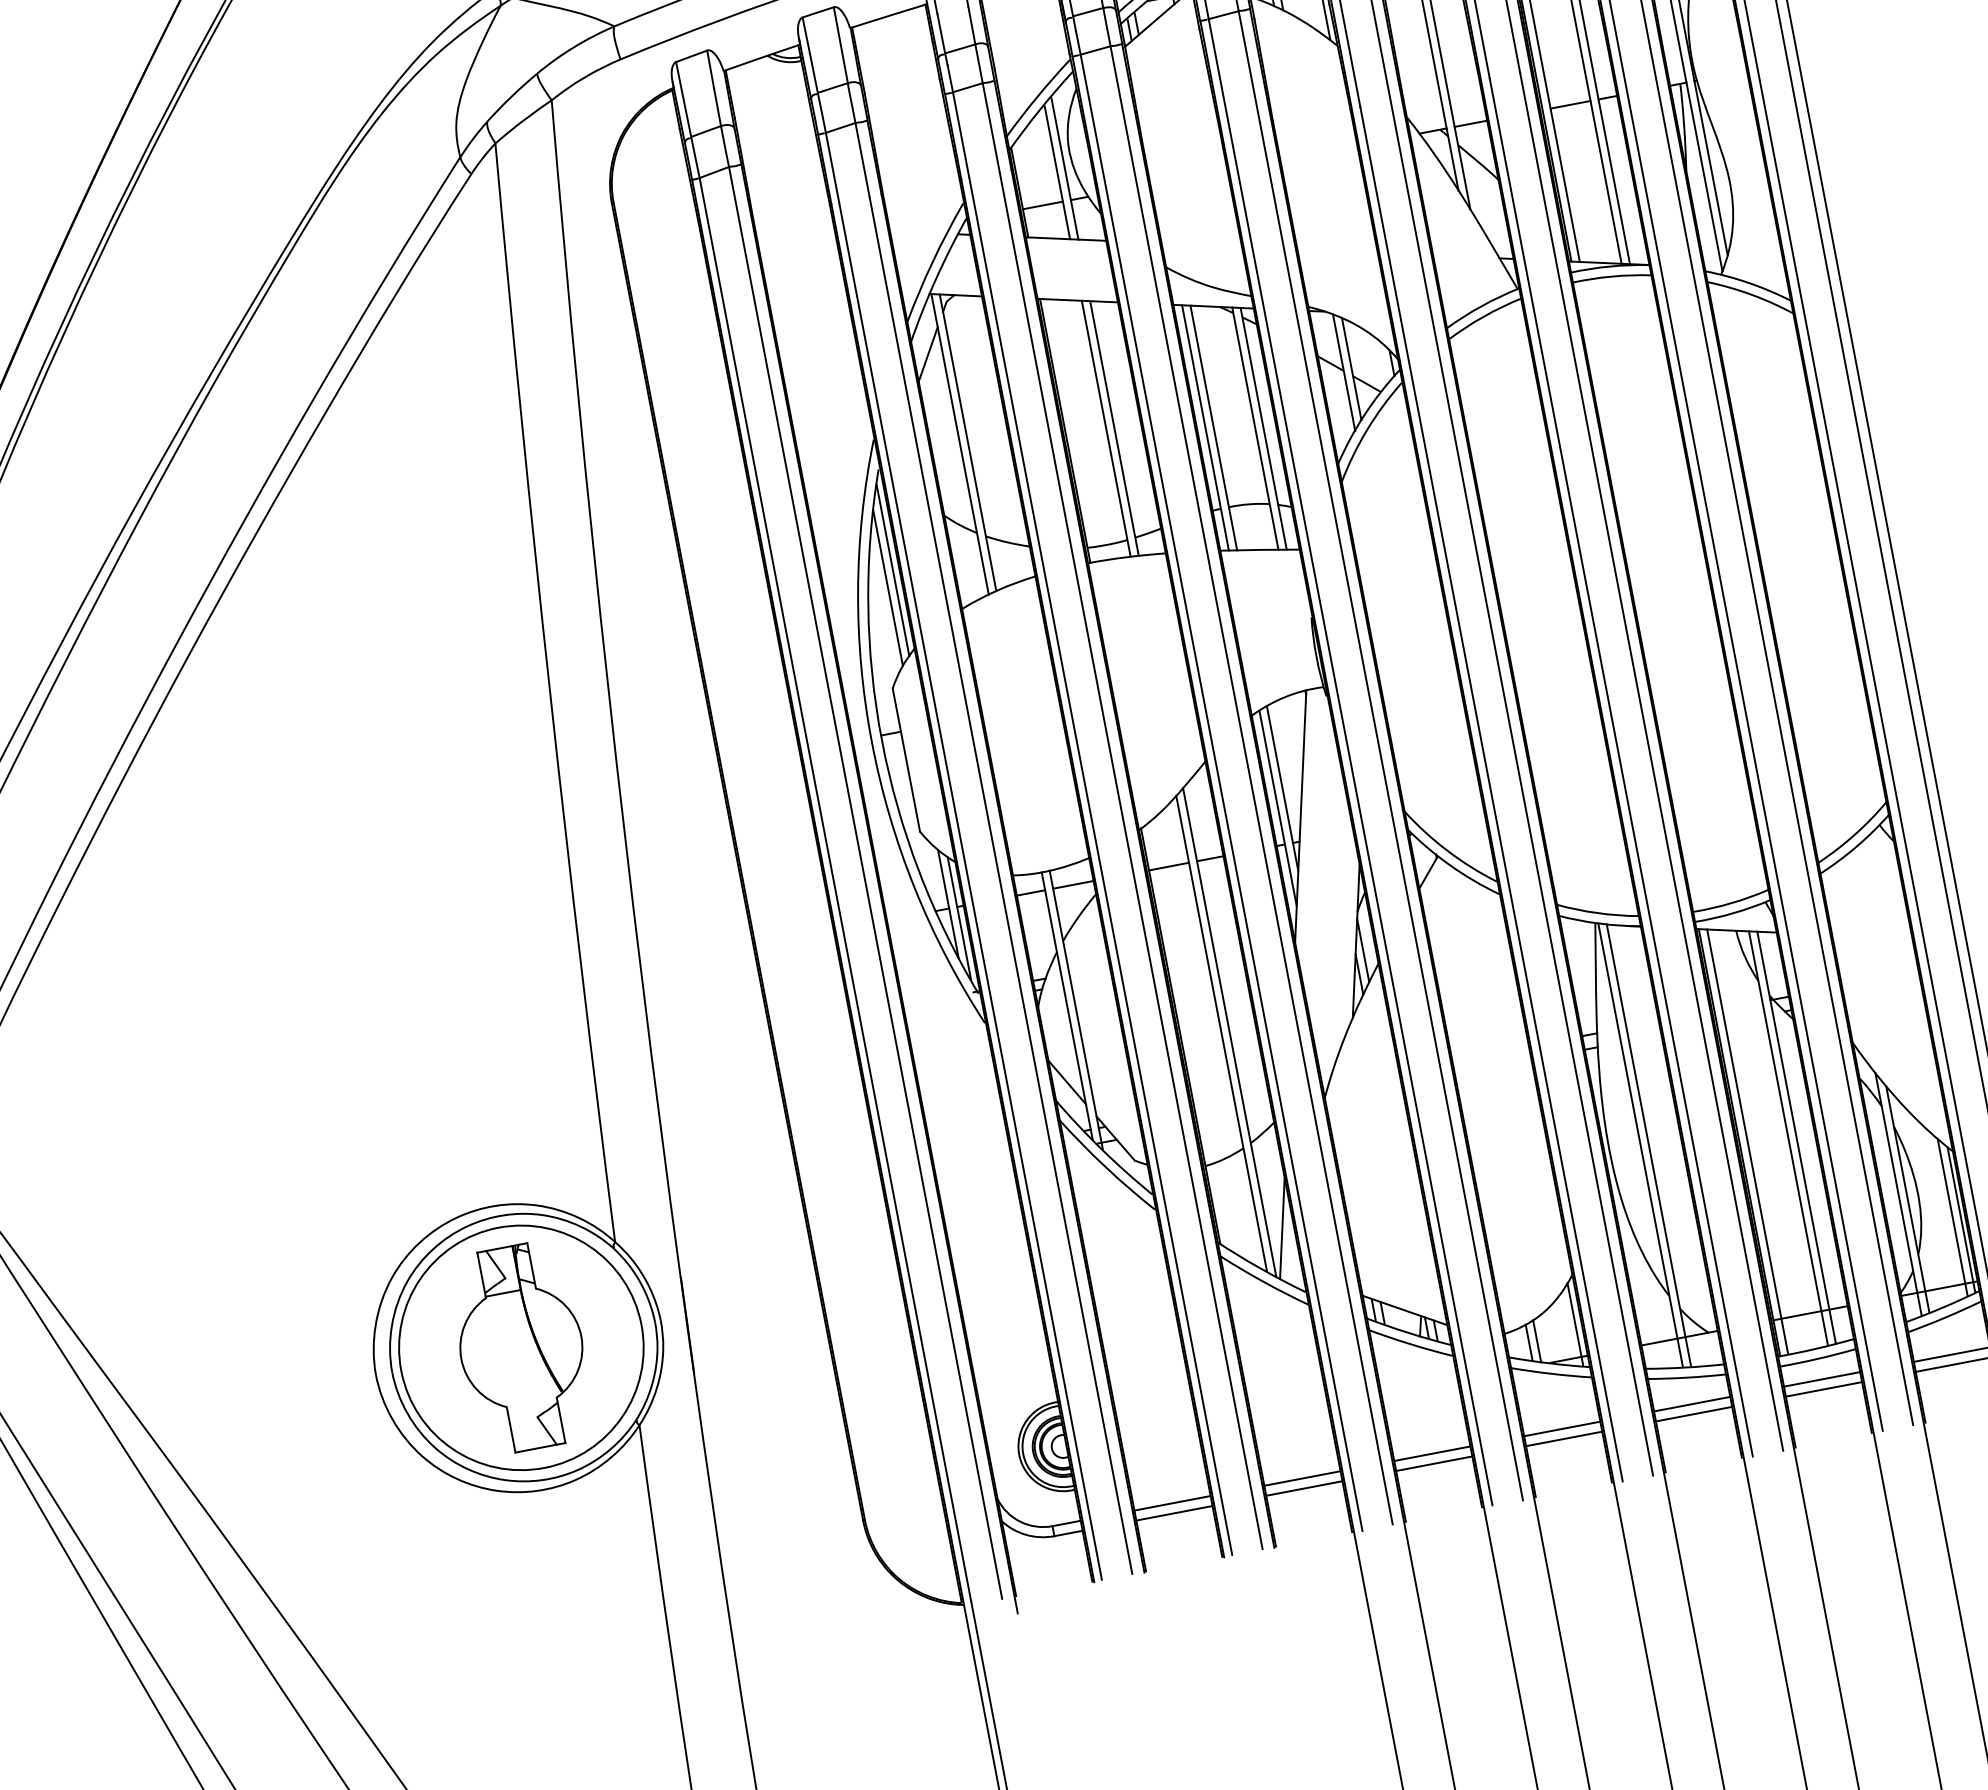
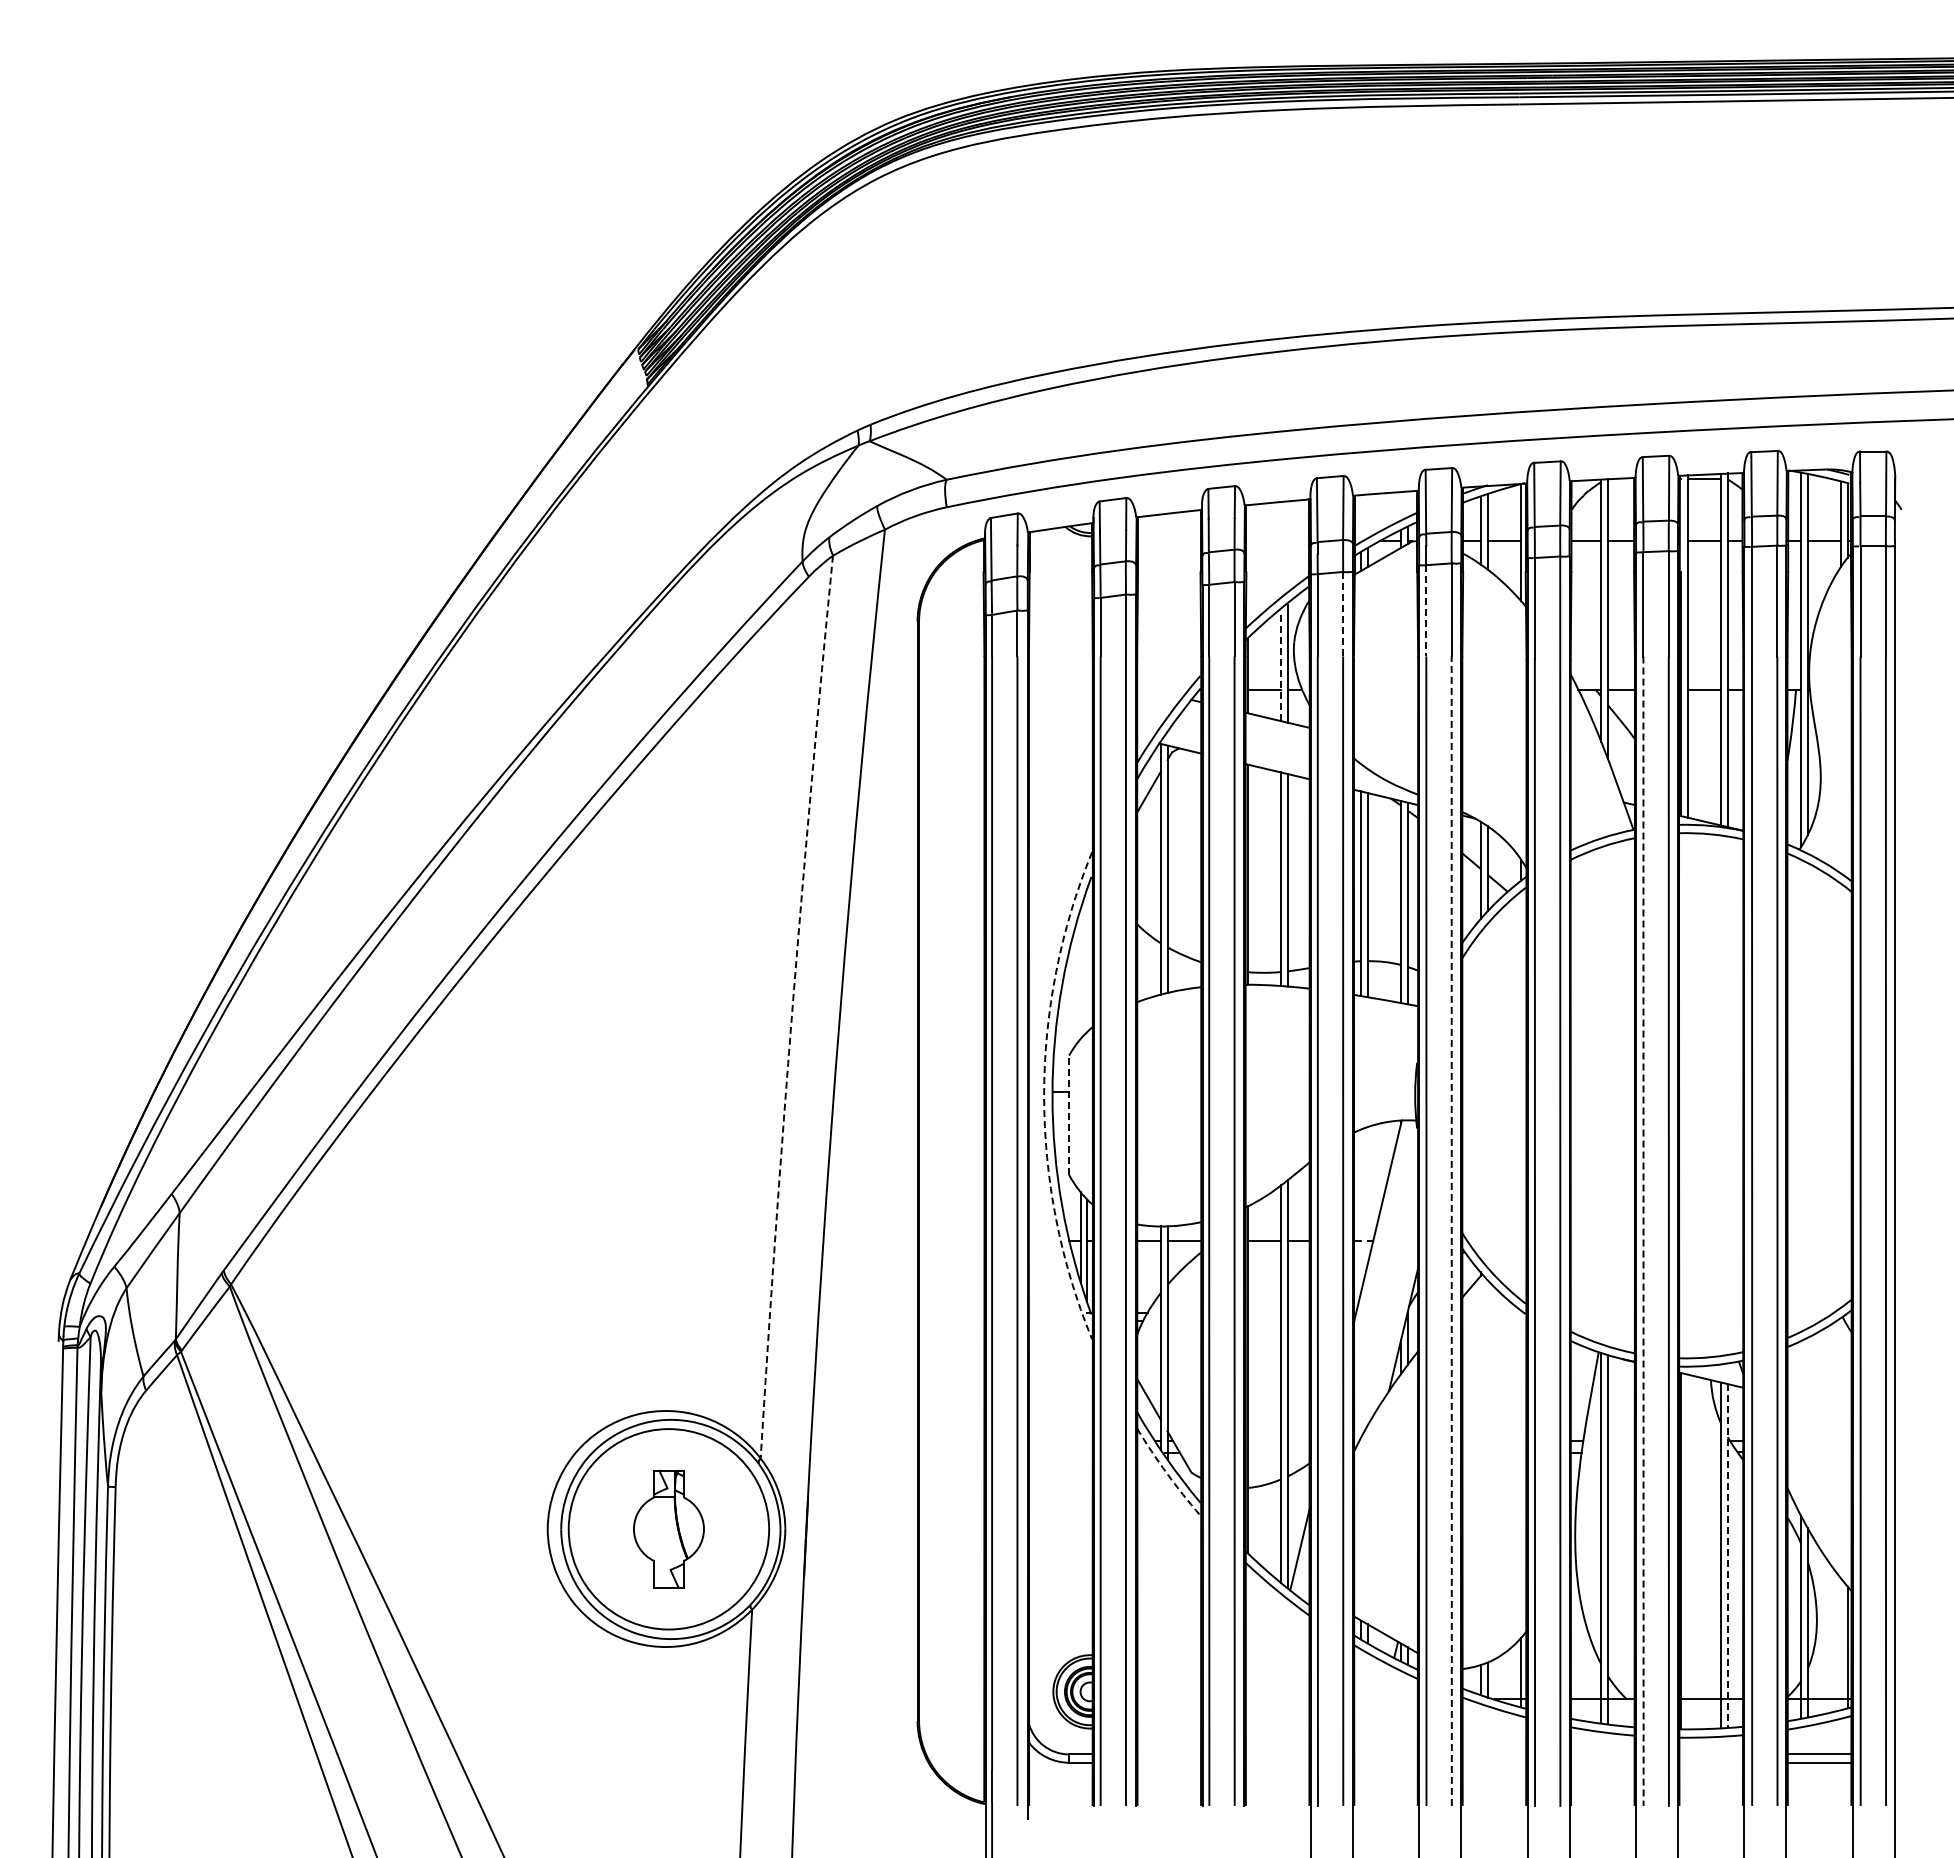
line: (1219, 73) -> (1426, 610), solid -> dashed
line: (1120, 95) -> (1343, 613), solid -> dashed
line: (1056, 172) -> (1280, 665), solid -> dashed
line: (893, 570) -> (1087, 960), removed
line: (887, 587) -> (1080, 973), removed
arc: (549, 692) -> (792, 1006), solid -> dashed
arc: (872, 742) -> (1044, 1095), solid -> dashed
line: (906, 760) -> (1069, 1115), solid -> dashed
line: (1621, 768) -> (1643, 1231), solid -> dashed
line: (1282, 788) -> (1367, 1195), removed
line: (1277, 807) -> (1360, 1210), removed
line: (1391, 812) -> (1451, 1231), solid -> dashed
line: (1796, 1137) -> (1727, 1555), solid -> dashed
line: (1747, 1141) -> (1687, 1551), removed
arc: (1104, 1167) -> (1166, 1473), solid -> dashed
line: (1952, 1216) -> (1841, 1643), removed
part: (520, 1347) -> (668, 1528), size x0.7
line: (1821, 1379) -> (1710, 1754), removed
line: (1823, 1389) -> (1710, 1762), removed
line: (1691, 1404) -> (1602, 1754), removed
line: (1693, 1413) -> (1602, 1762), removed
line: (1562, 1429) -> (1494, 1754), removed
line: (1564, 1438) -> (1494, 1762), removed
line: (1431, 1453) -> (1385, 1754), removed
line: (1433, 1463) -> (1385, 1762), removed
line: (1302, 1478) -> (1277, 1754), removed
line: (1304, 1488) -> (1277, 1762), removed
line: (1172, 1503) -> (1169, 1754), removed
line: (1174, 1512) -> (1169, 1762), removed

